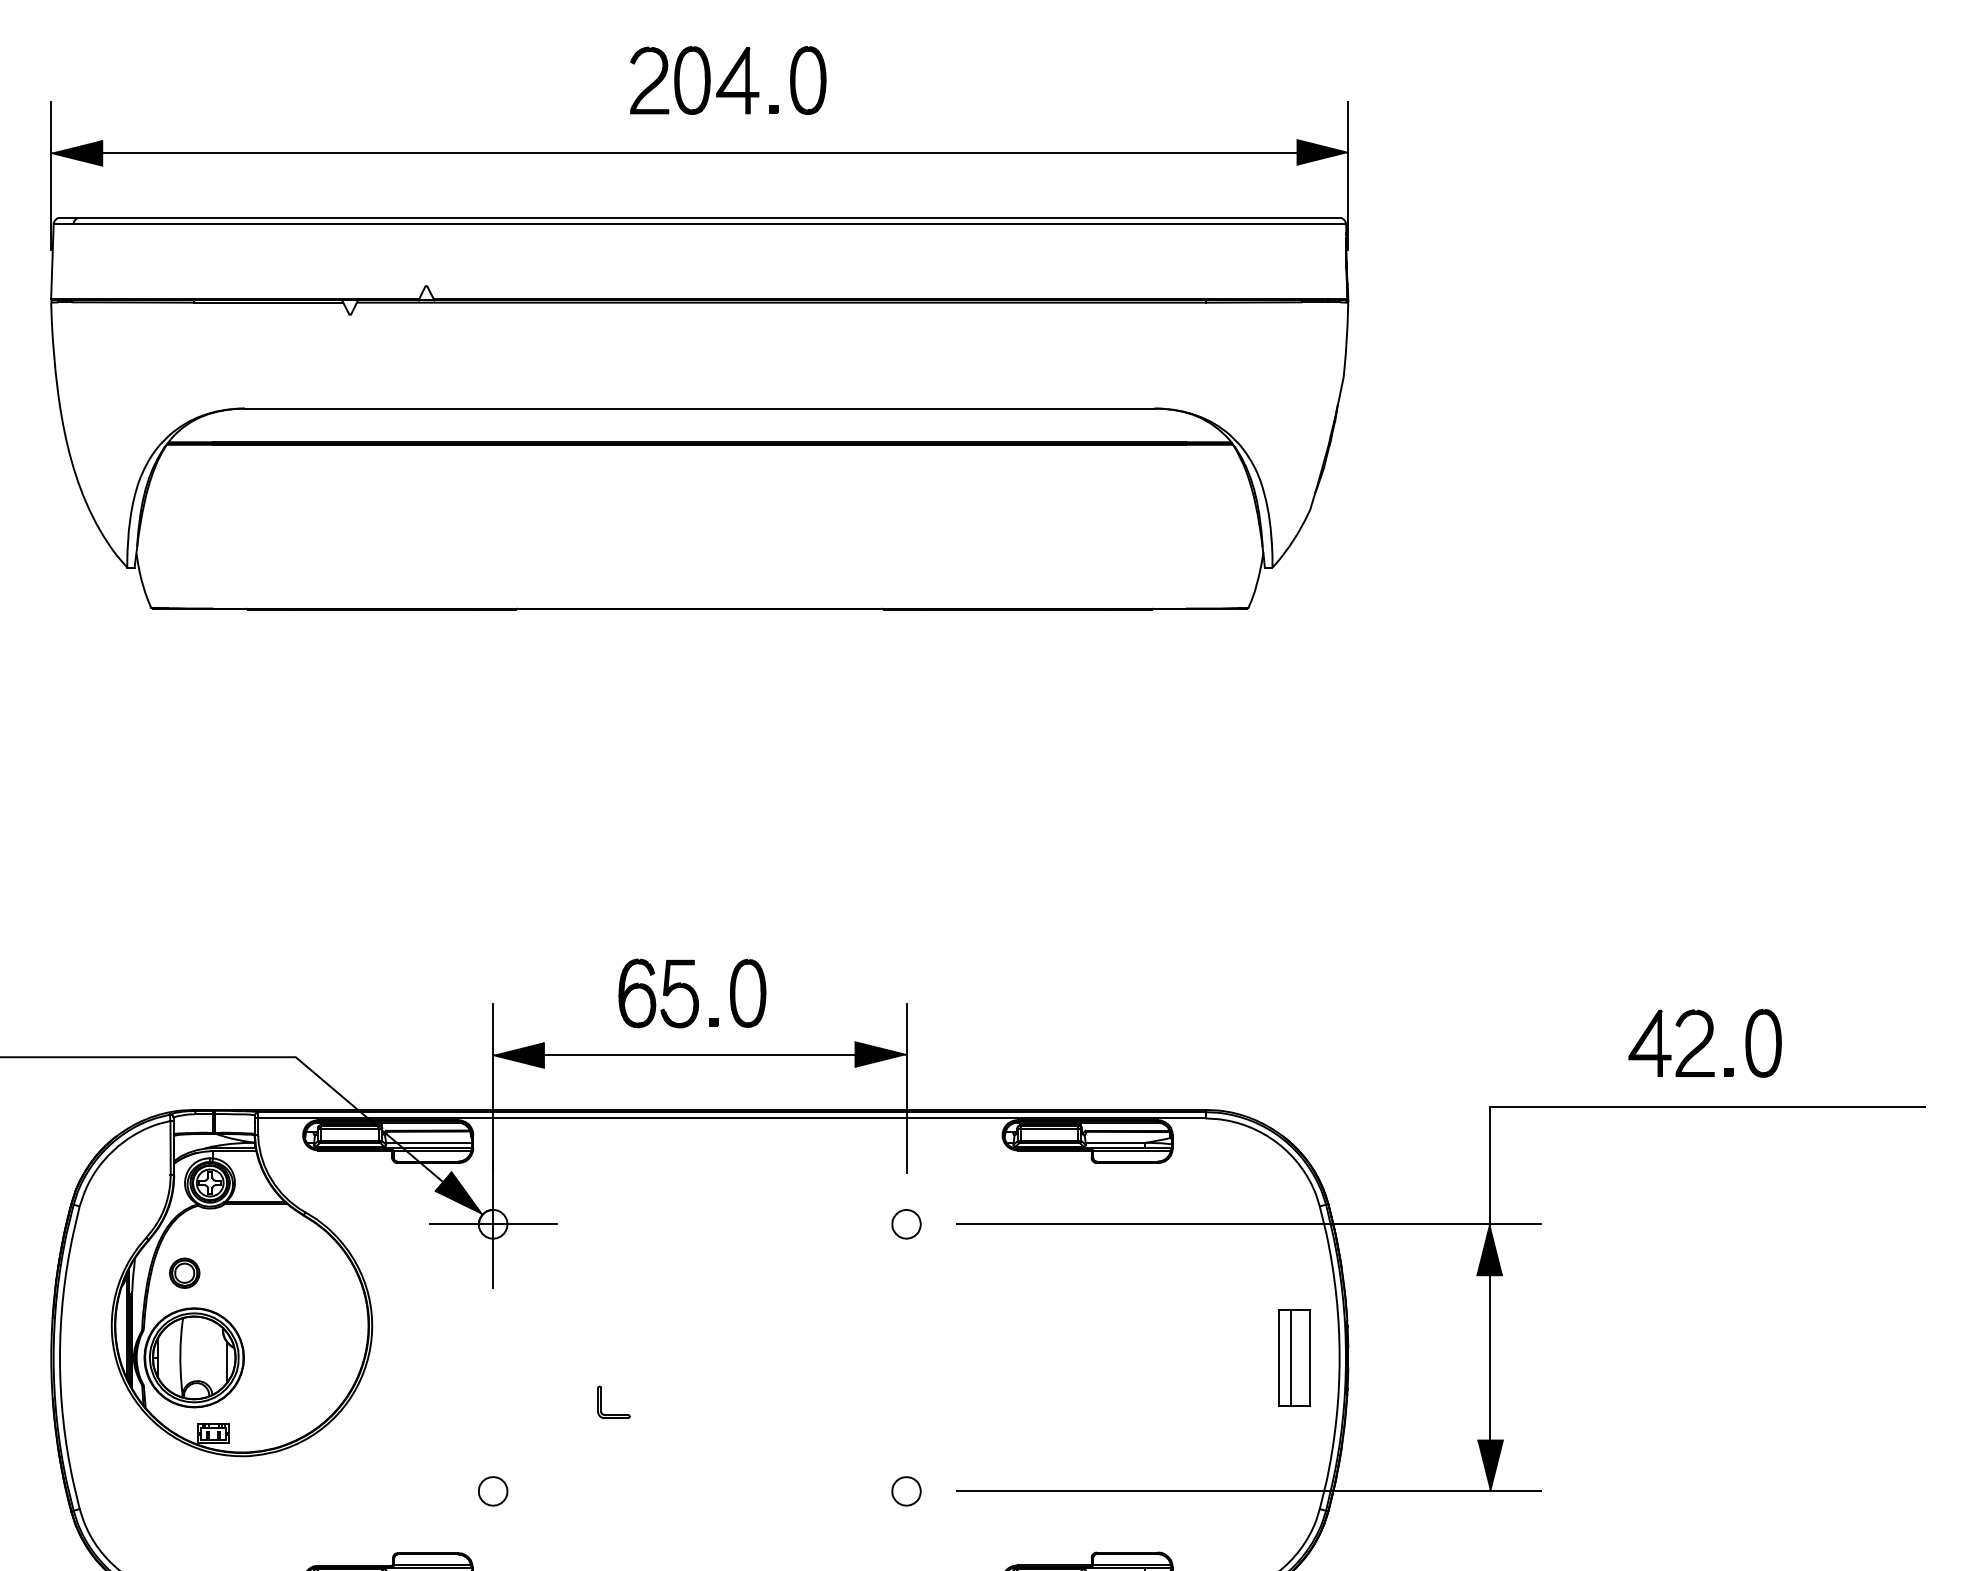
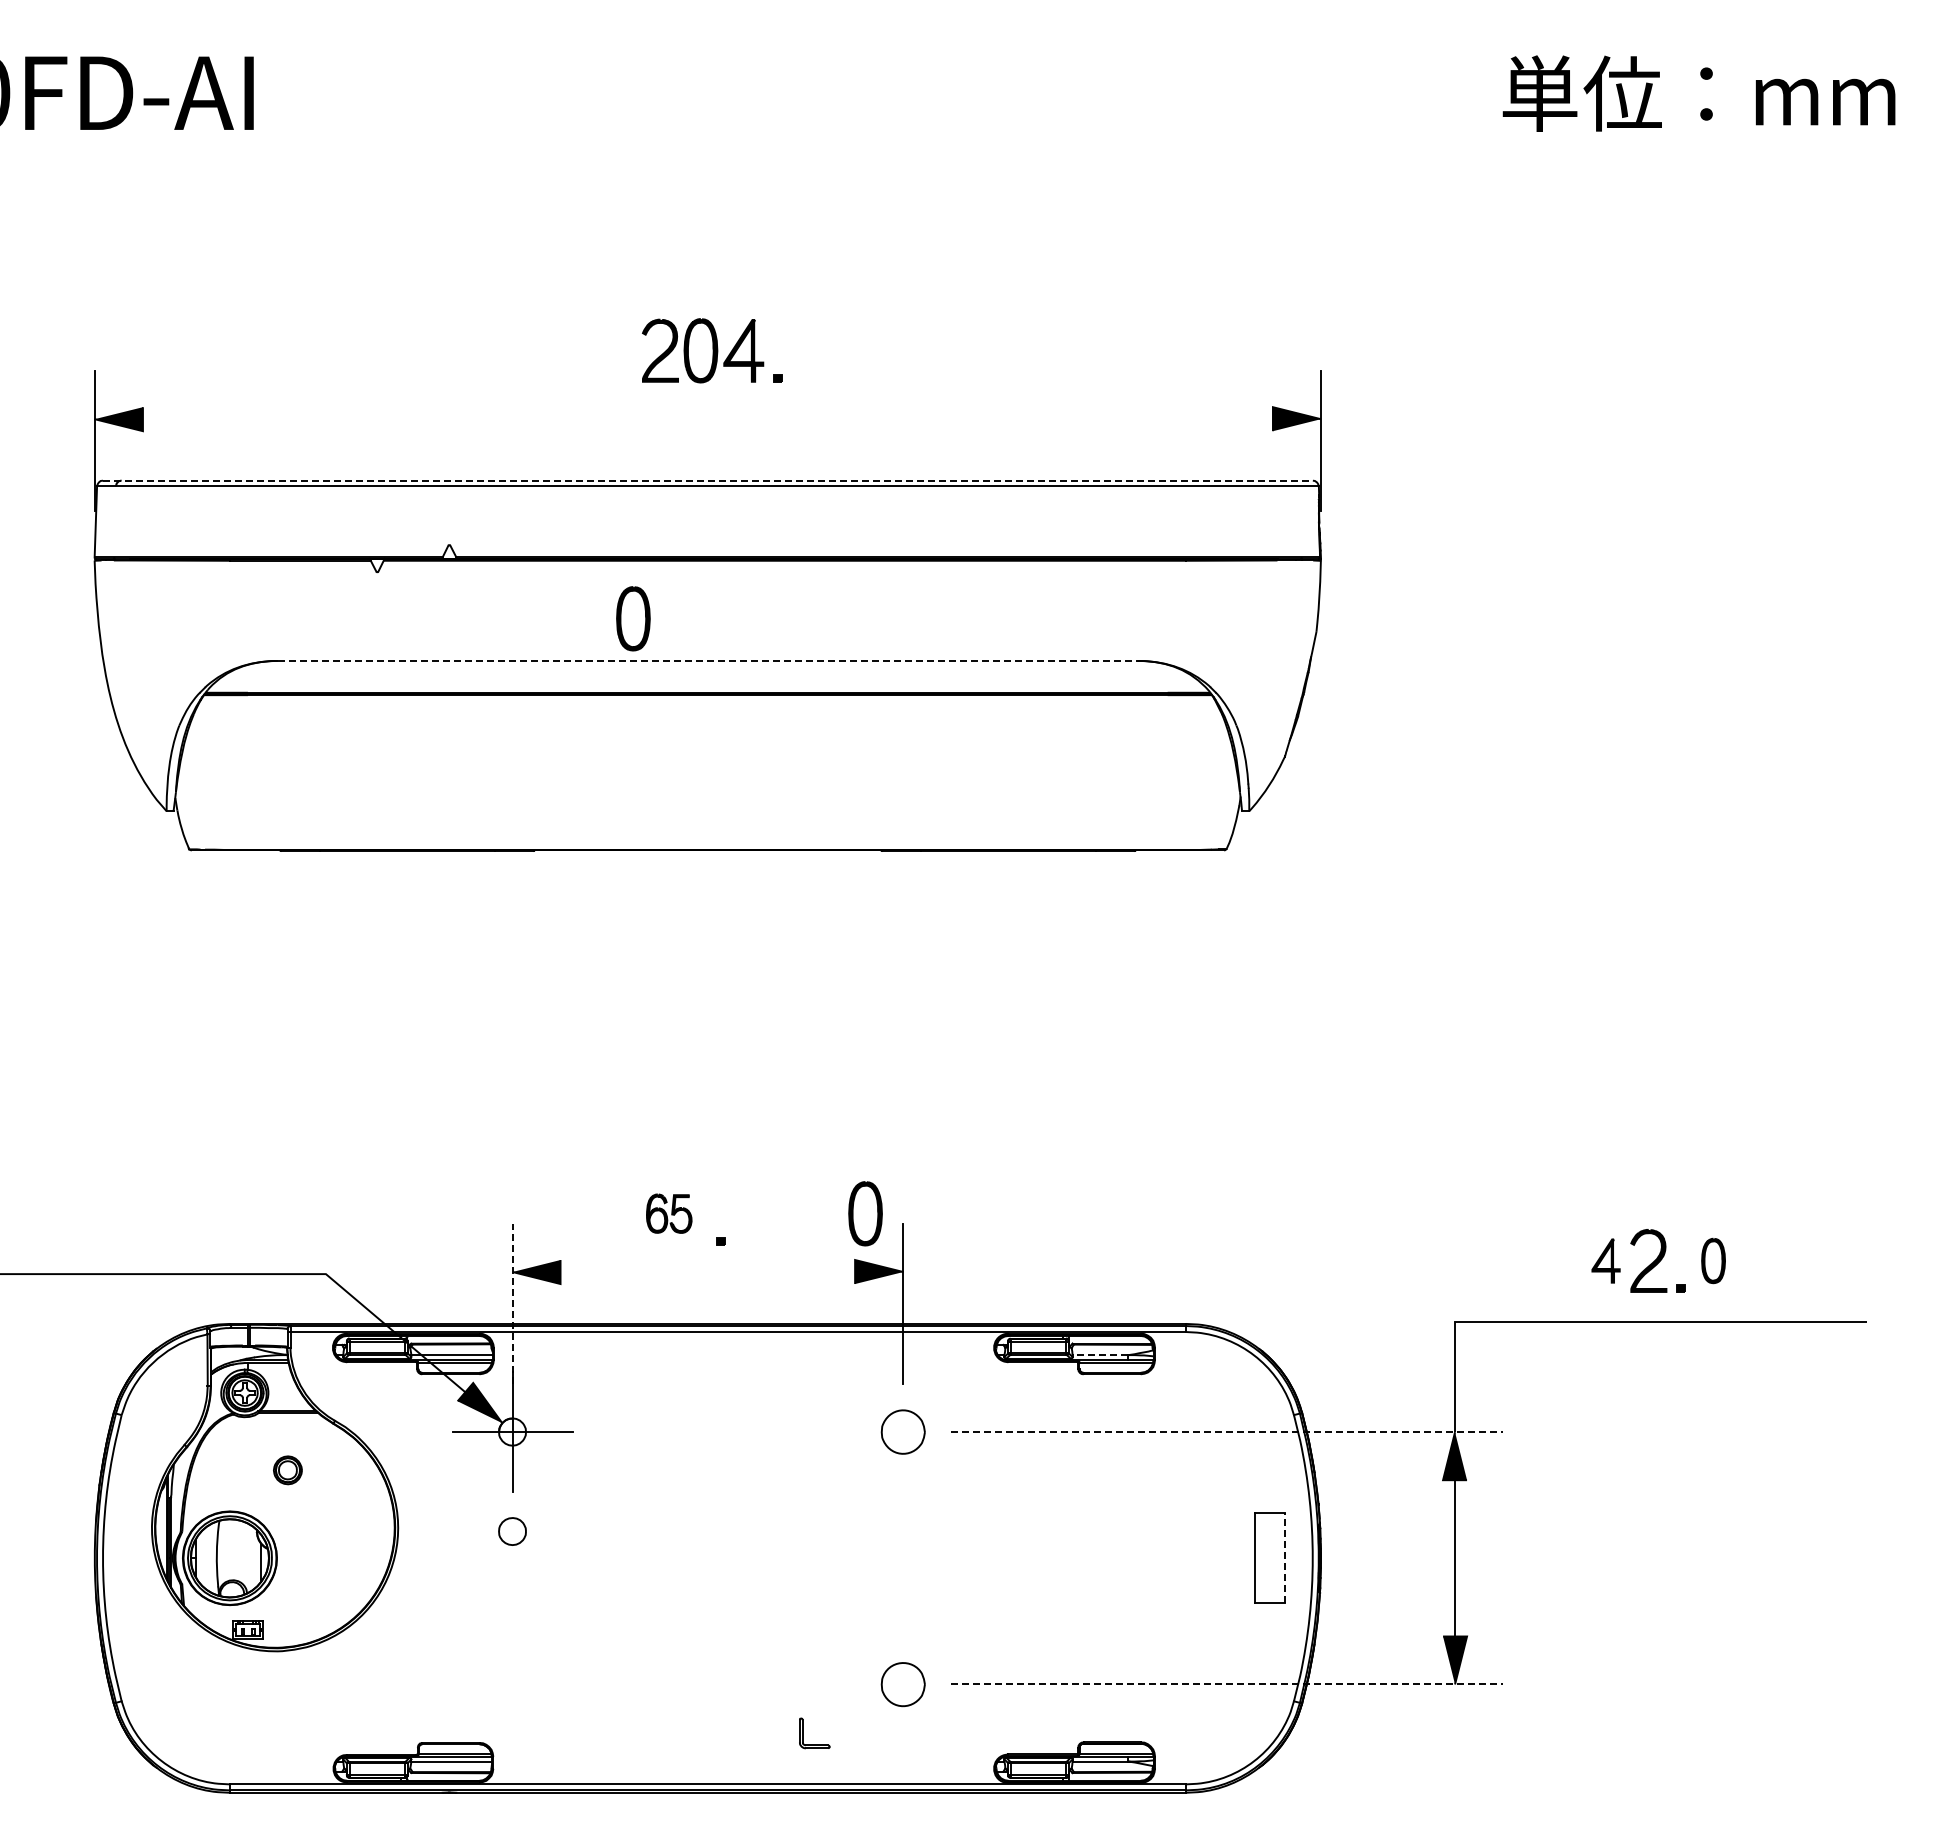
part: (808, 80) -> (633, 618), moved
line: (699, 153) -> (707, 419), removed
line: (699, 217) -> (707, 480), solid -> dashed
line: (699, 408) -> (707, 660), solid -> dashed
part: (659, 993) -> (669, 1213), size x0.6
part: (748, 993) -> (865, 1213), moved
part: (1649, 1042) -> (1605, 1260), size x0.7
part: (1763, 1042) -> (1713, 1260), size x0.7
line: (699, 1055) -> (707, 1272), removed
line: (493, 1088) -> (512, 1303), solid -> dashed
line: (1115, 1143) -> (1100, 1355), solid -> dashed
part: (906, 1223) -> (903, 1431), size x1.6
line: (1249, 1224) -> (1227, 1432), solid -> dashed
part: (184, 1273) -> (287, 1470), moved
line: (1309, 1356) -> (1284, 1557), solid -> dashed
line: (1290, 1358) -> (1266, 1558), removed
part: (602, 1402) -> (803, 1733), moved
part: (493, 1491) -> (512, 1531), moved
part: (906, 1491) -> (903, 1684), size x1.6
line: (1249, 1491) -> (1227, 1684), solid -> dashed

